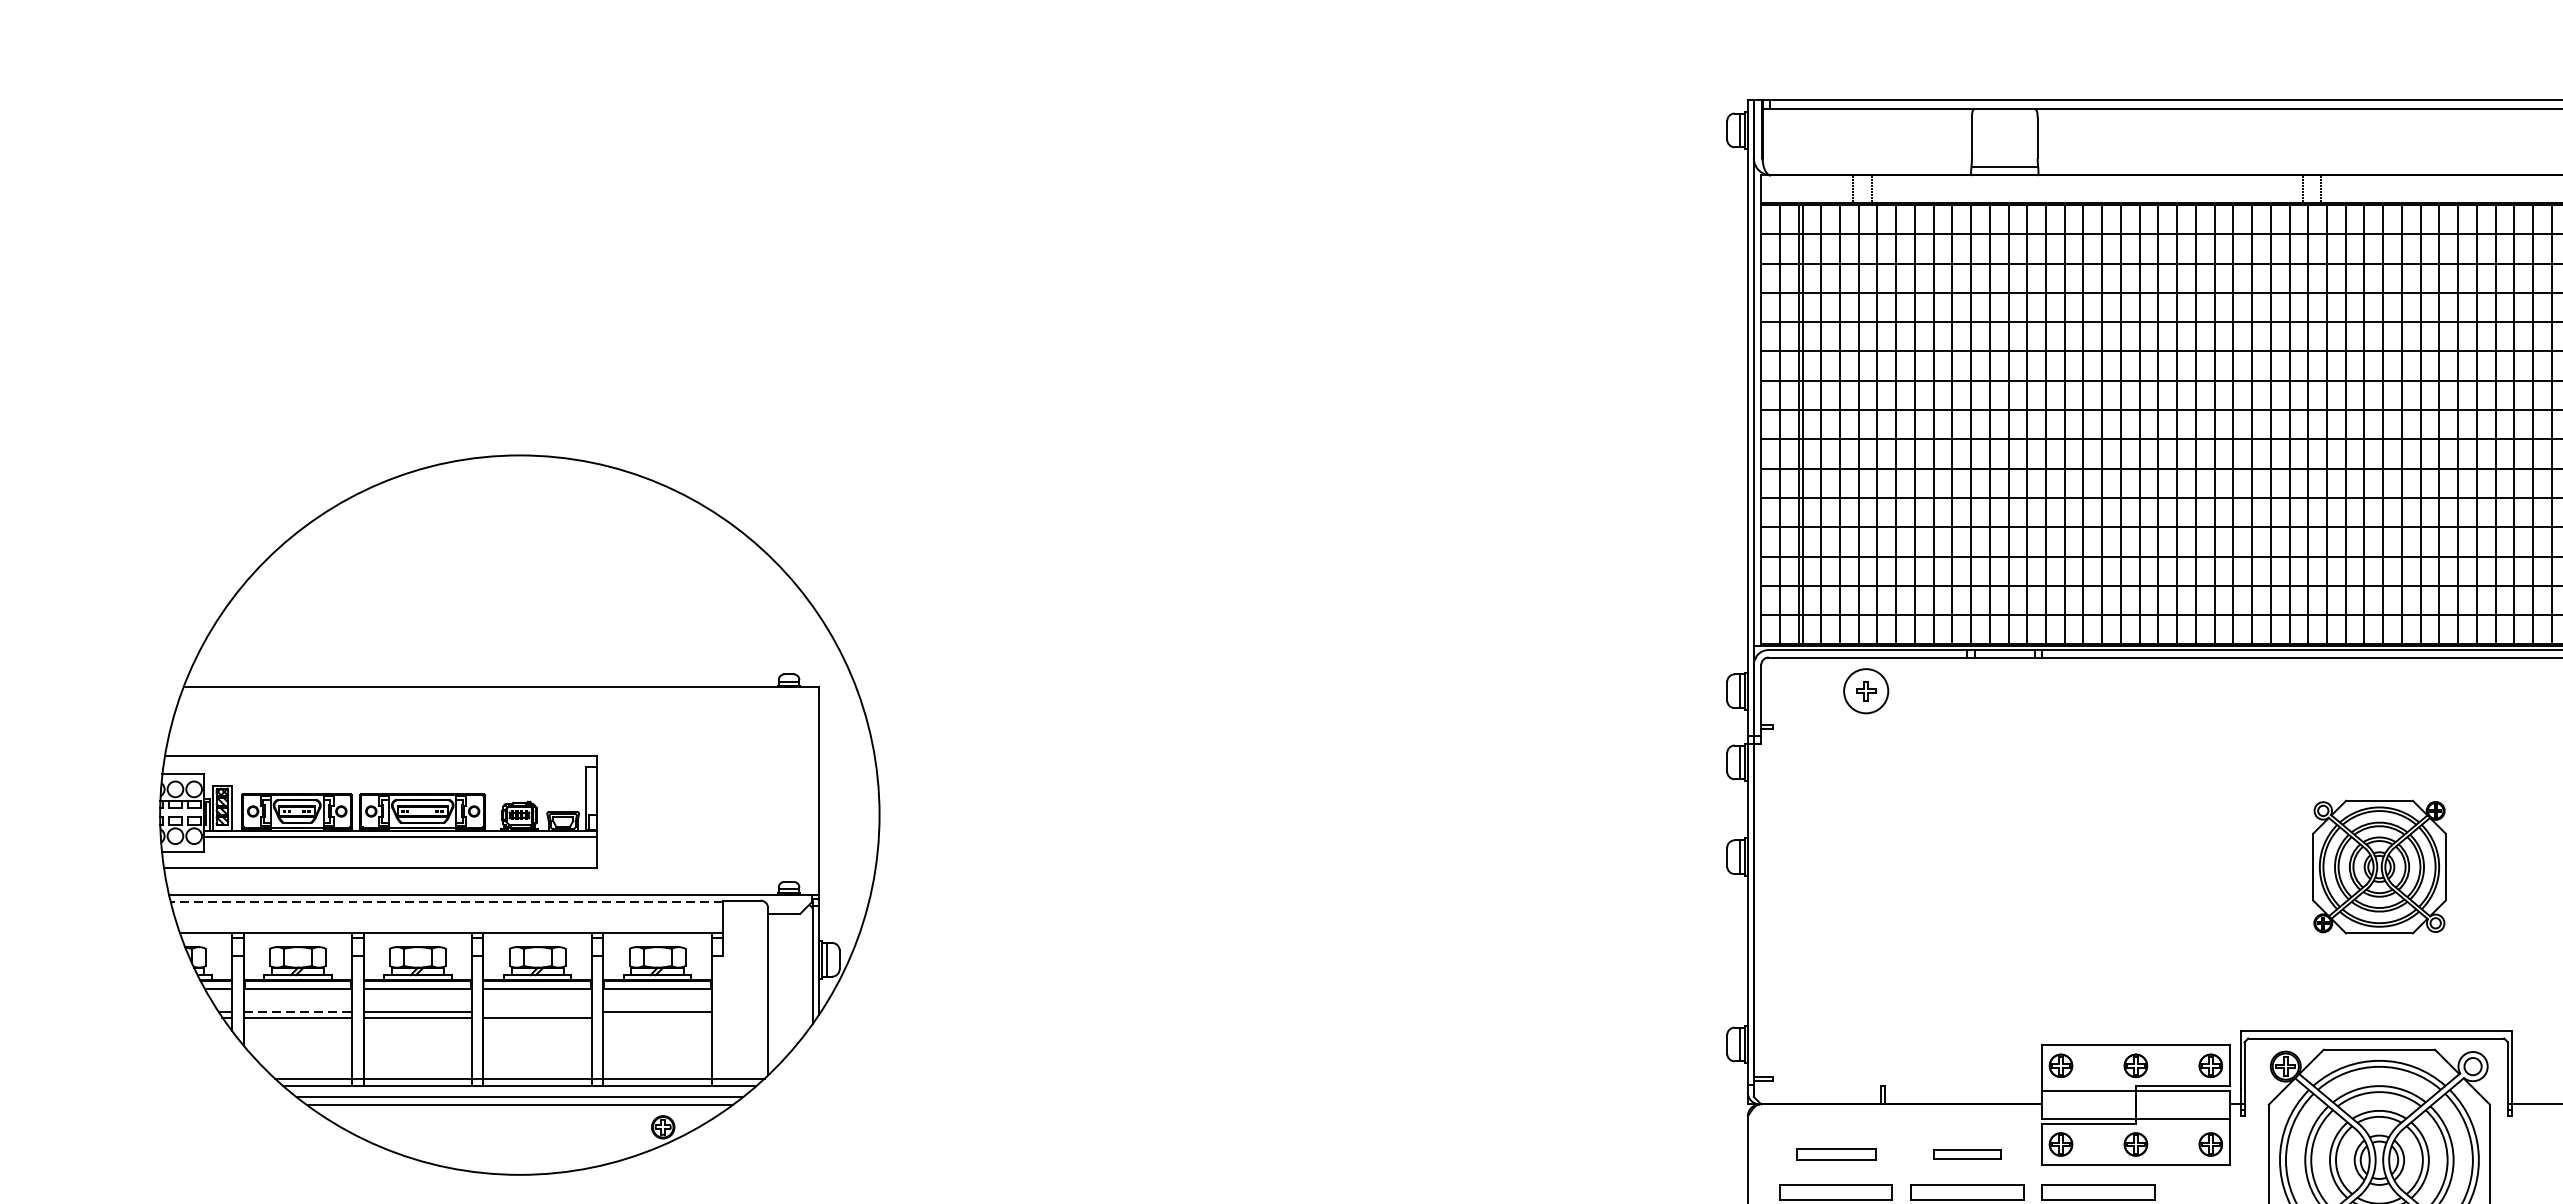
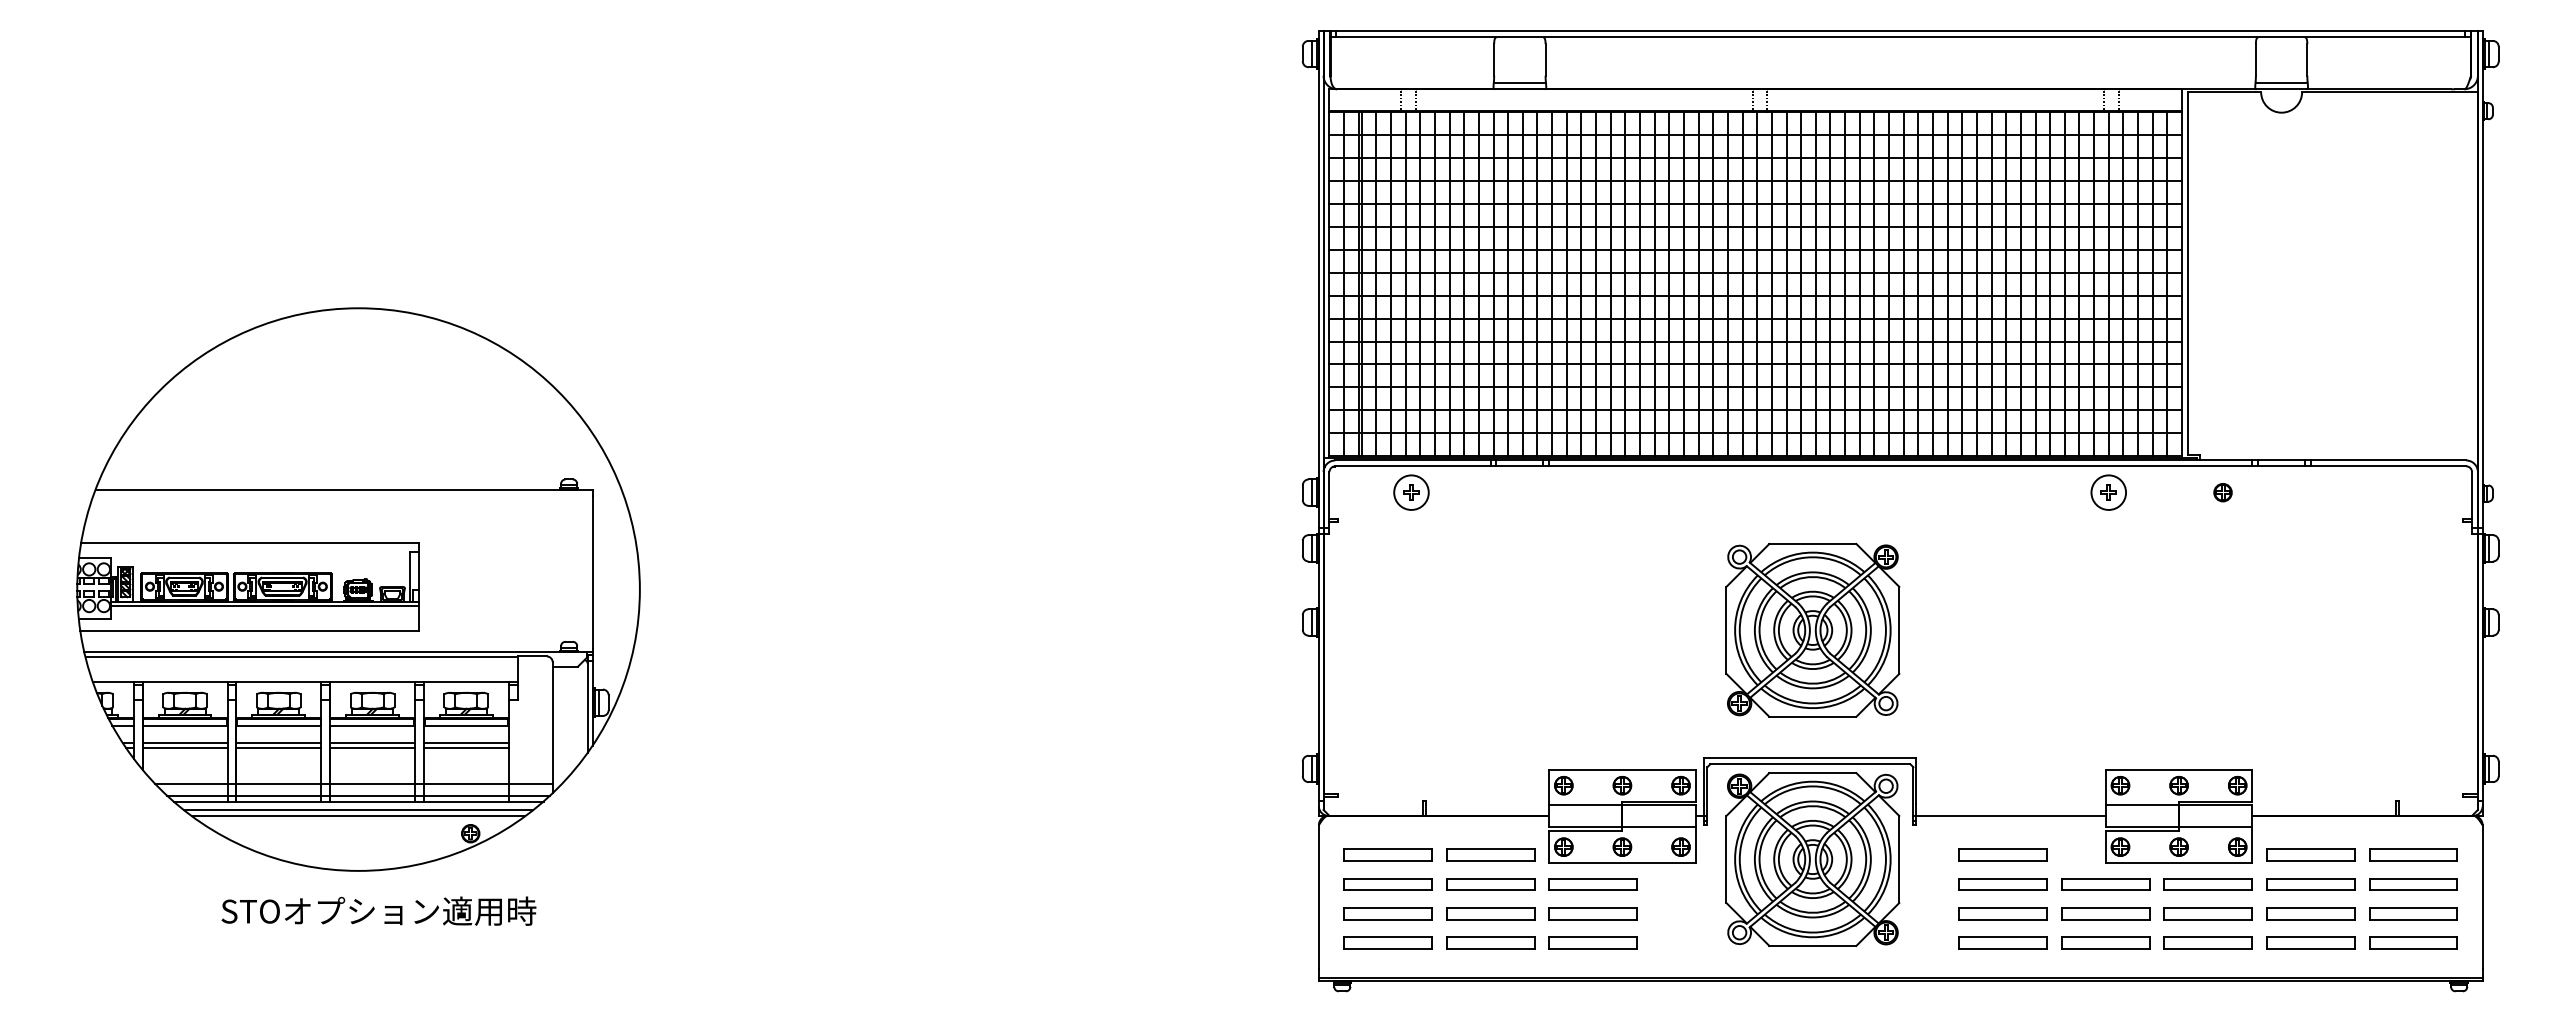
part: (2378, 866) -> (1812, 629), size x1.67
line: (446, 901) -> (301, 657), dashed -> solid
line: (298, 1011) -> (185, 743), dashed -> solid
line: (537, 1011) -> (372, 743), added
line: (656, 1017) -> (465, 747), added
line: (513, 1063) -> (353, 783), added
part: (1835, 1153) -> (1387, 854), size x1.43
part: (1967, 1153) -> (1490, 854), size x1.67

